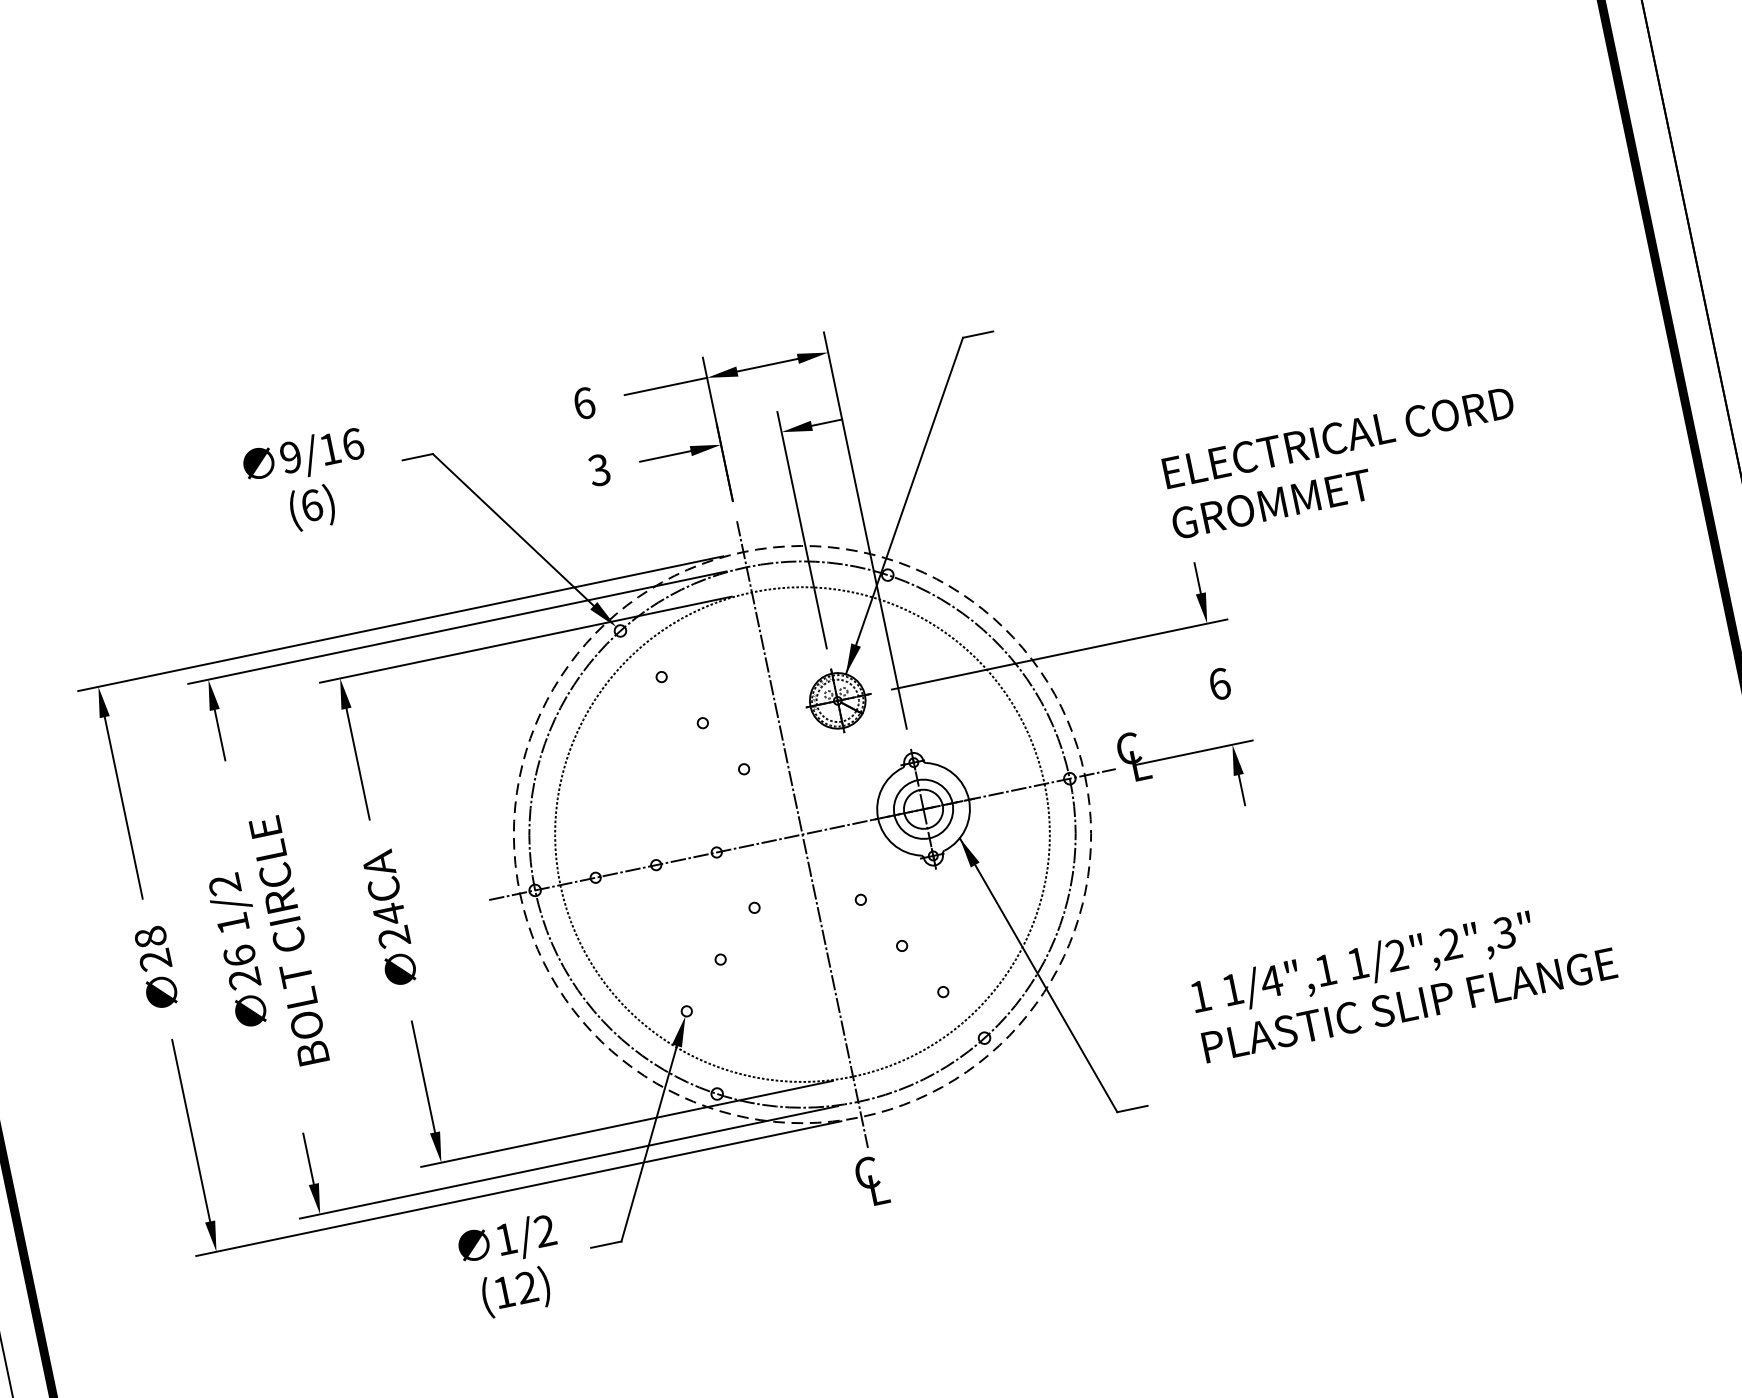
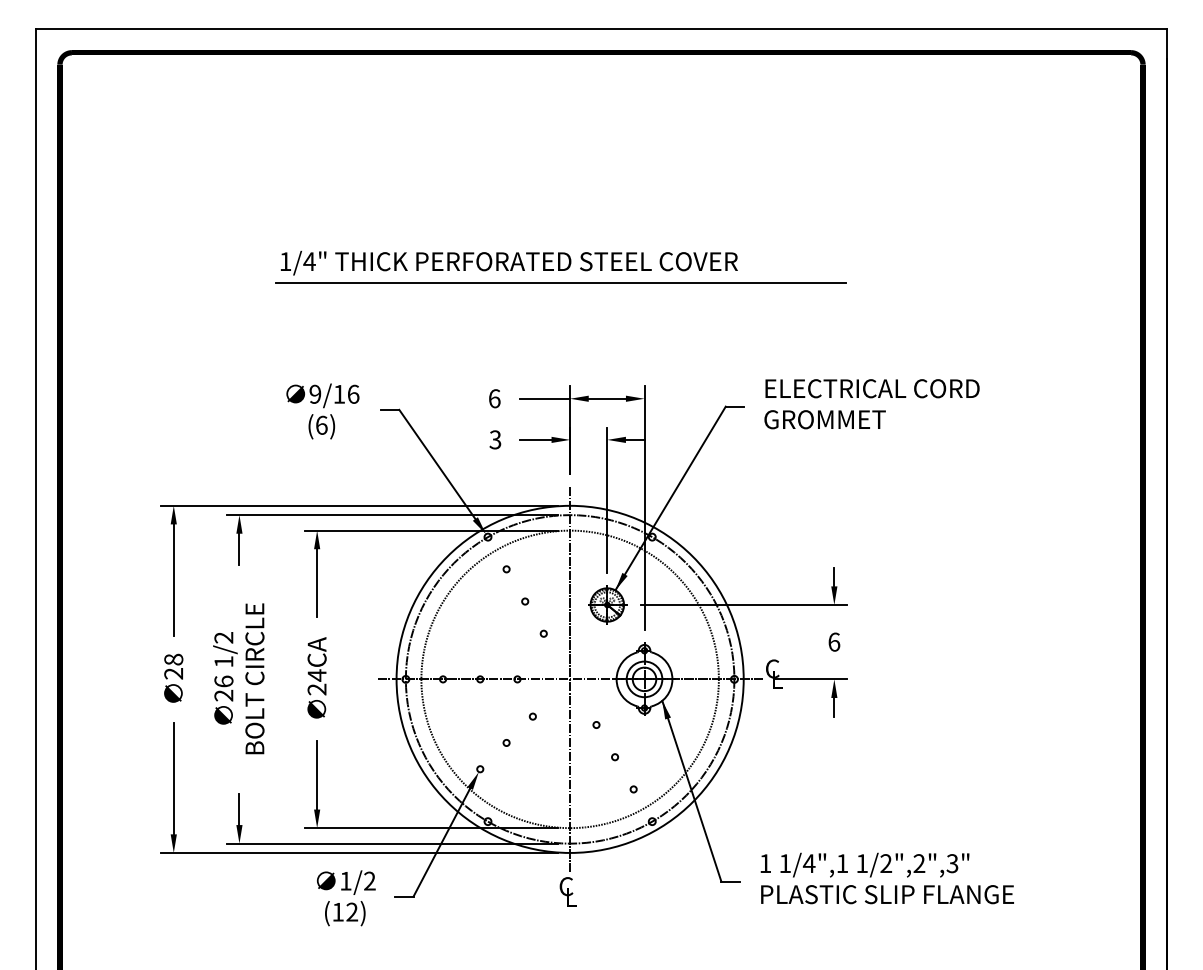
part: (646, 165) -> (560, 266), added
text: (1342, 463) -> (871, 404), moved
circle: (801, 833) -> (569, 678), dashed -> solid
text: (1402, 979) -> (886, 878), moved

